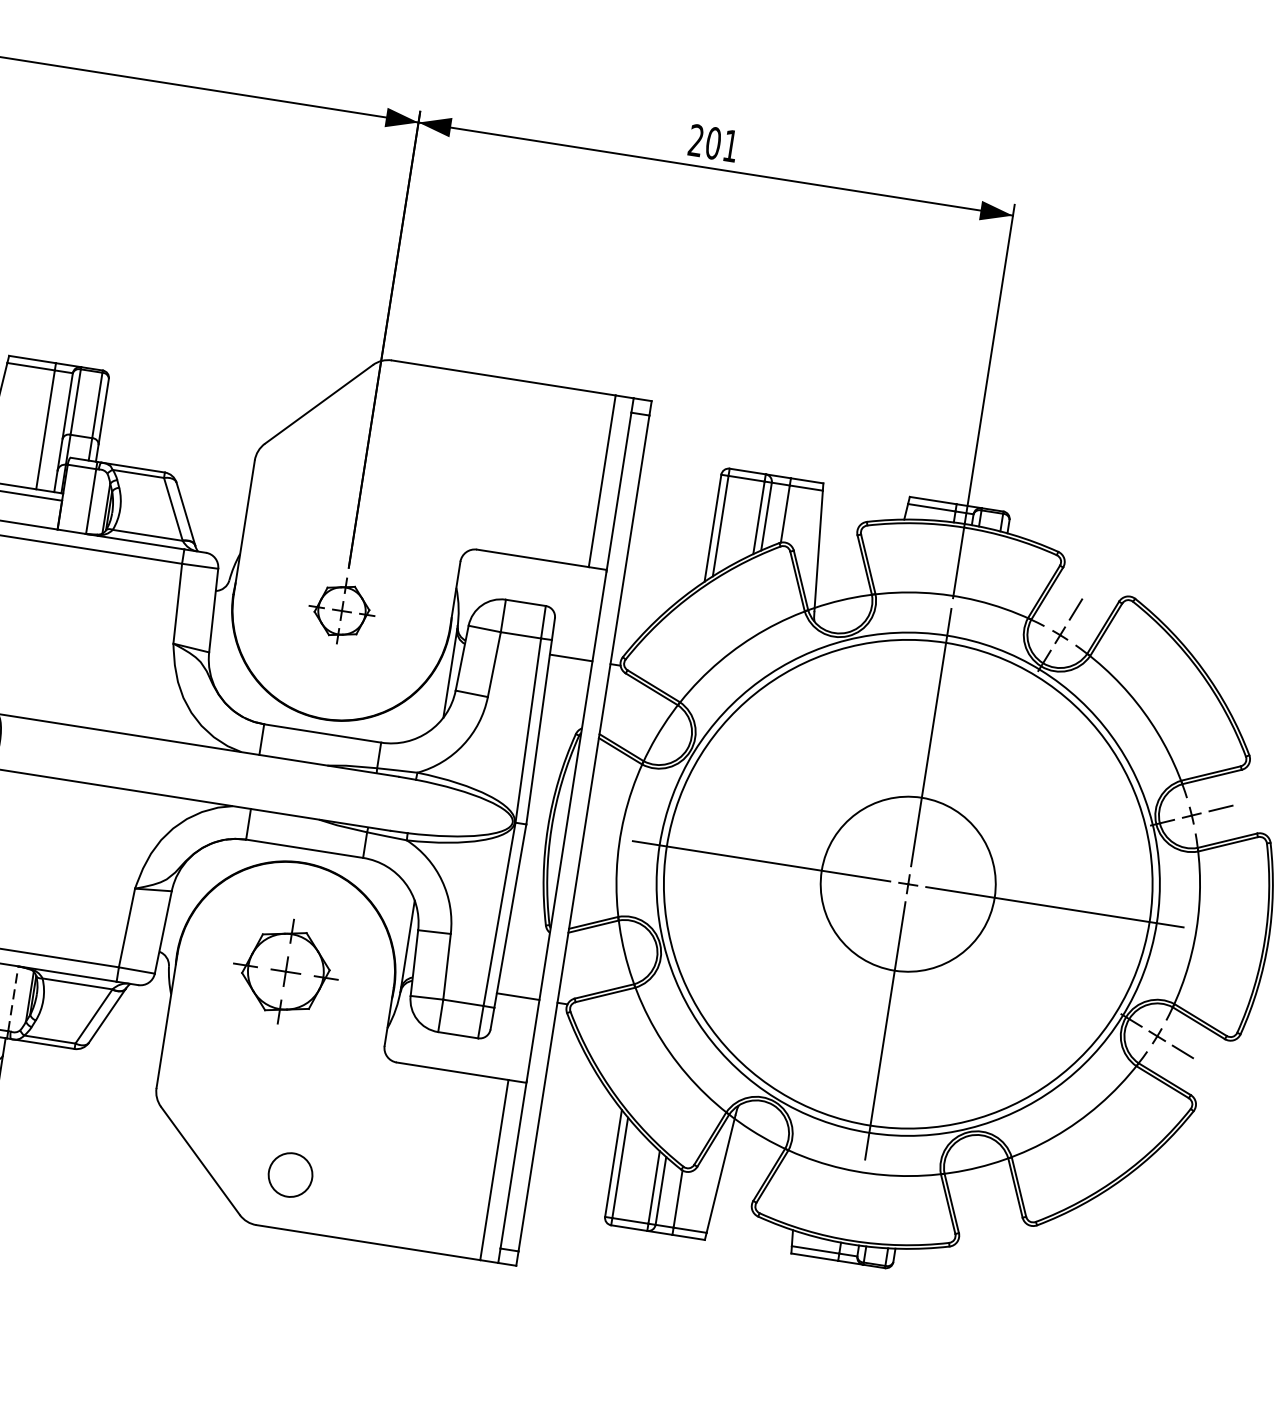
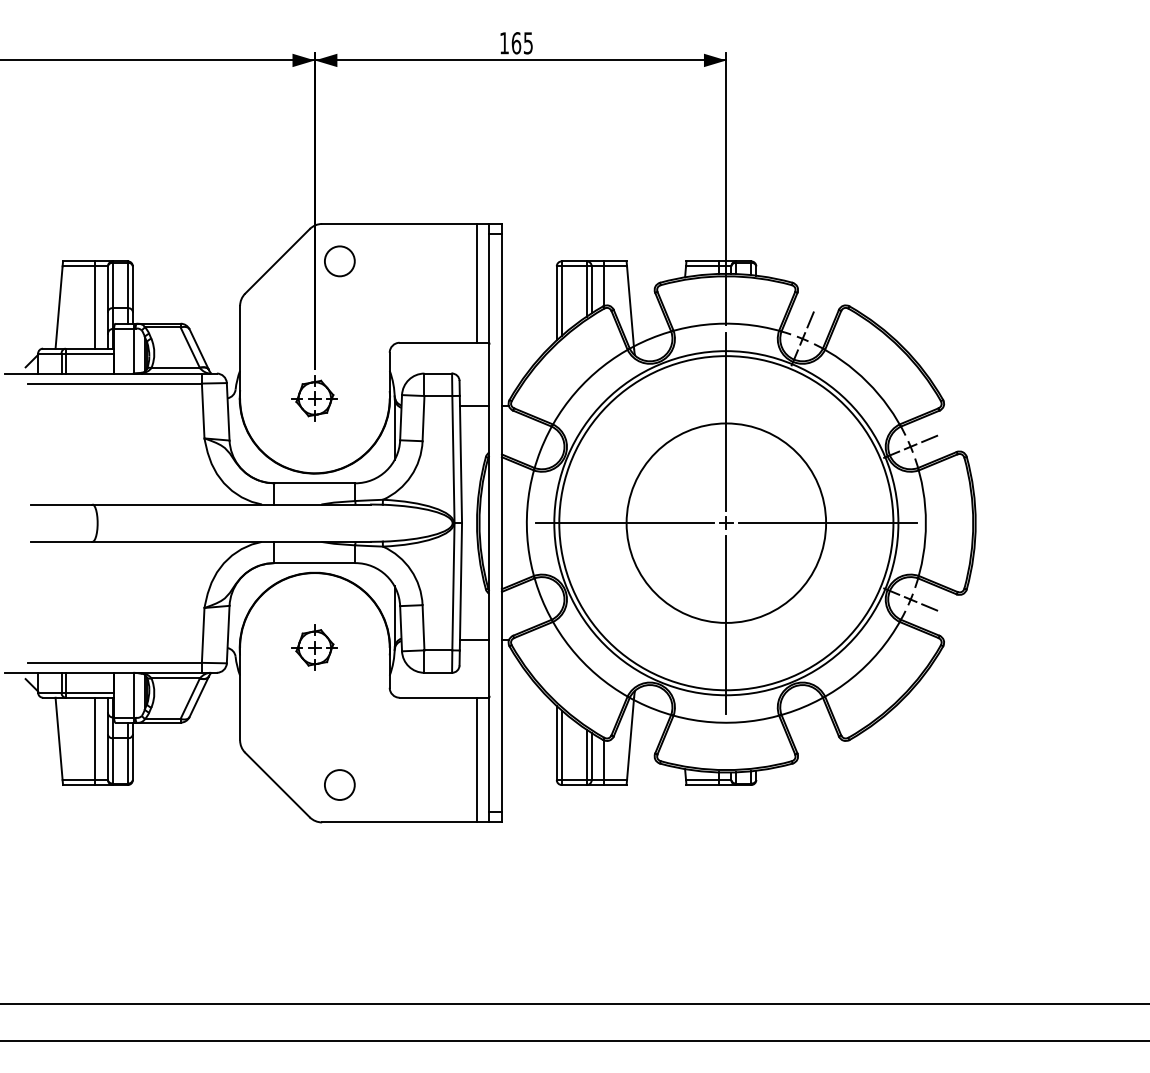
text: (713, 143) -> (516, 43), 201 -> 165
circle: (408, 418) -> (339, 261), added
circle: (908, 883) -> (726, 522), size x1.67
part: (285, 970) -> (314, 647), size x0.62
line: (12, 997) -> (133, 694), dashed -> solid

